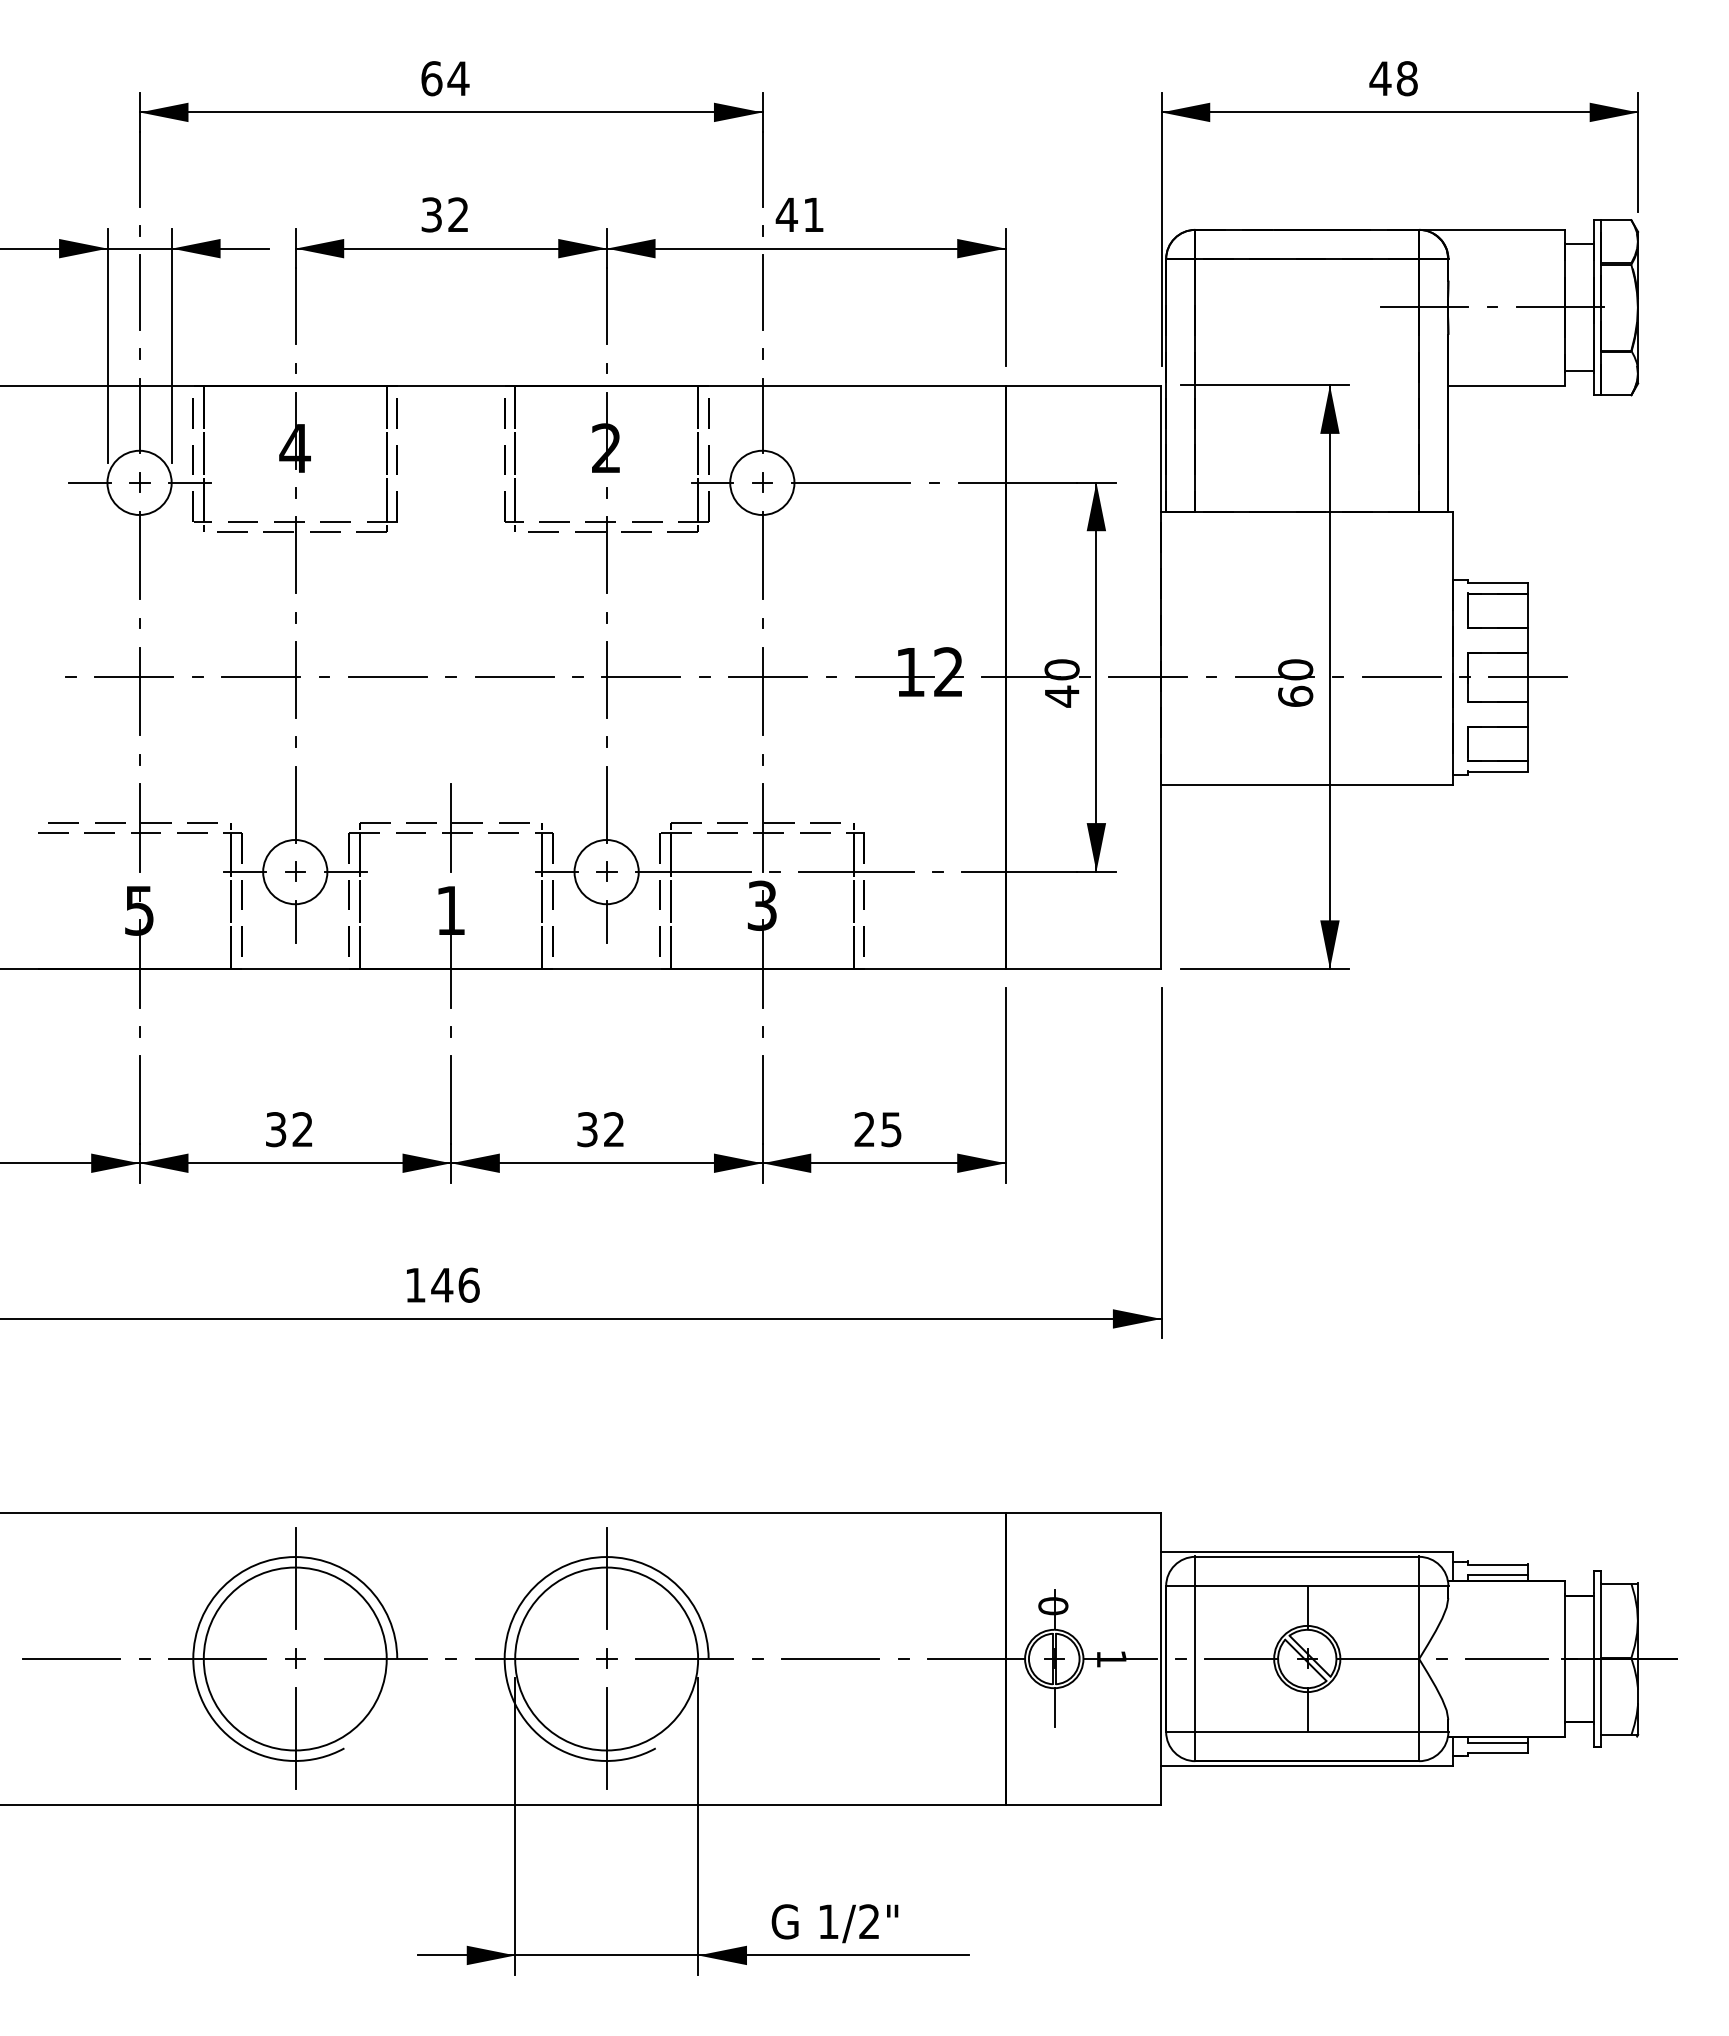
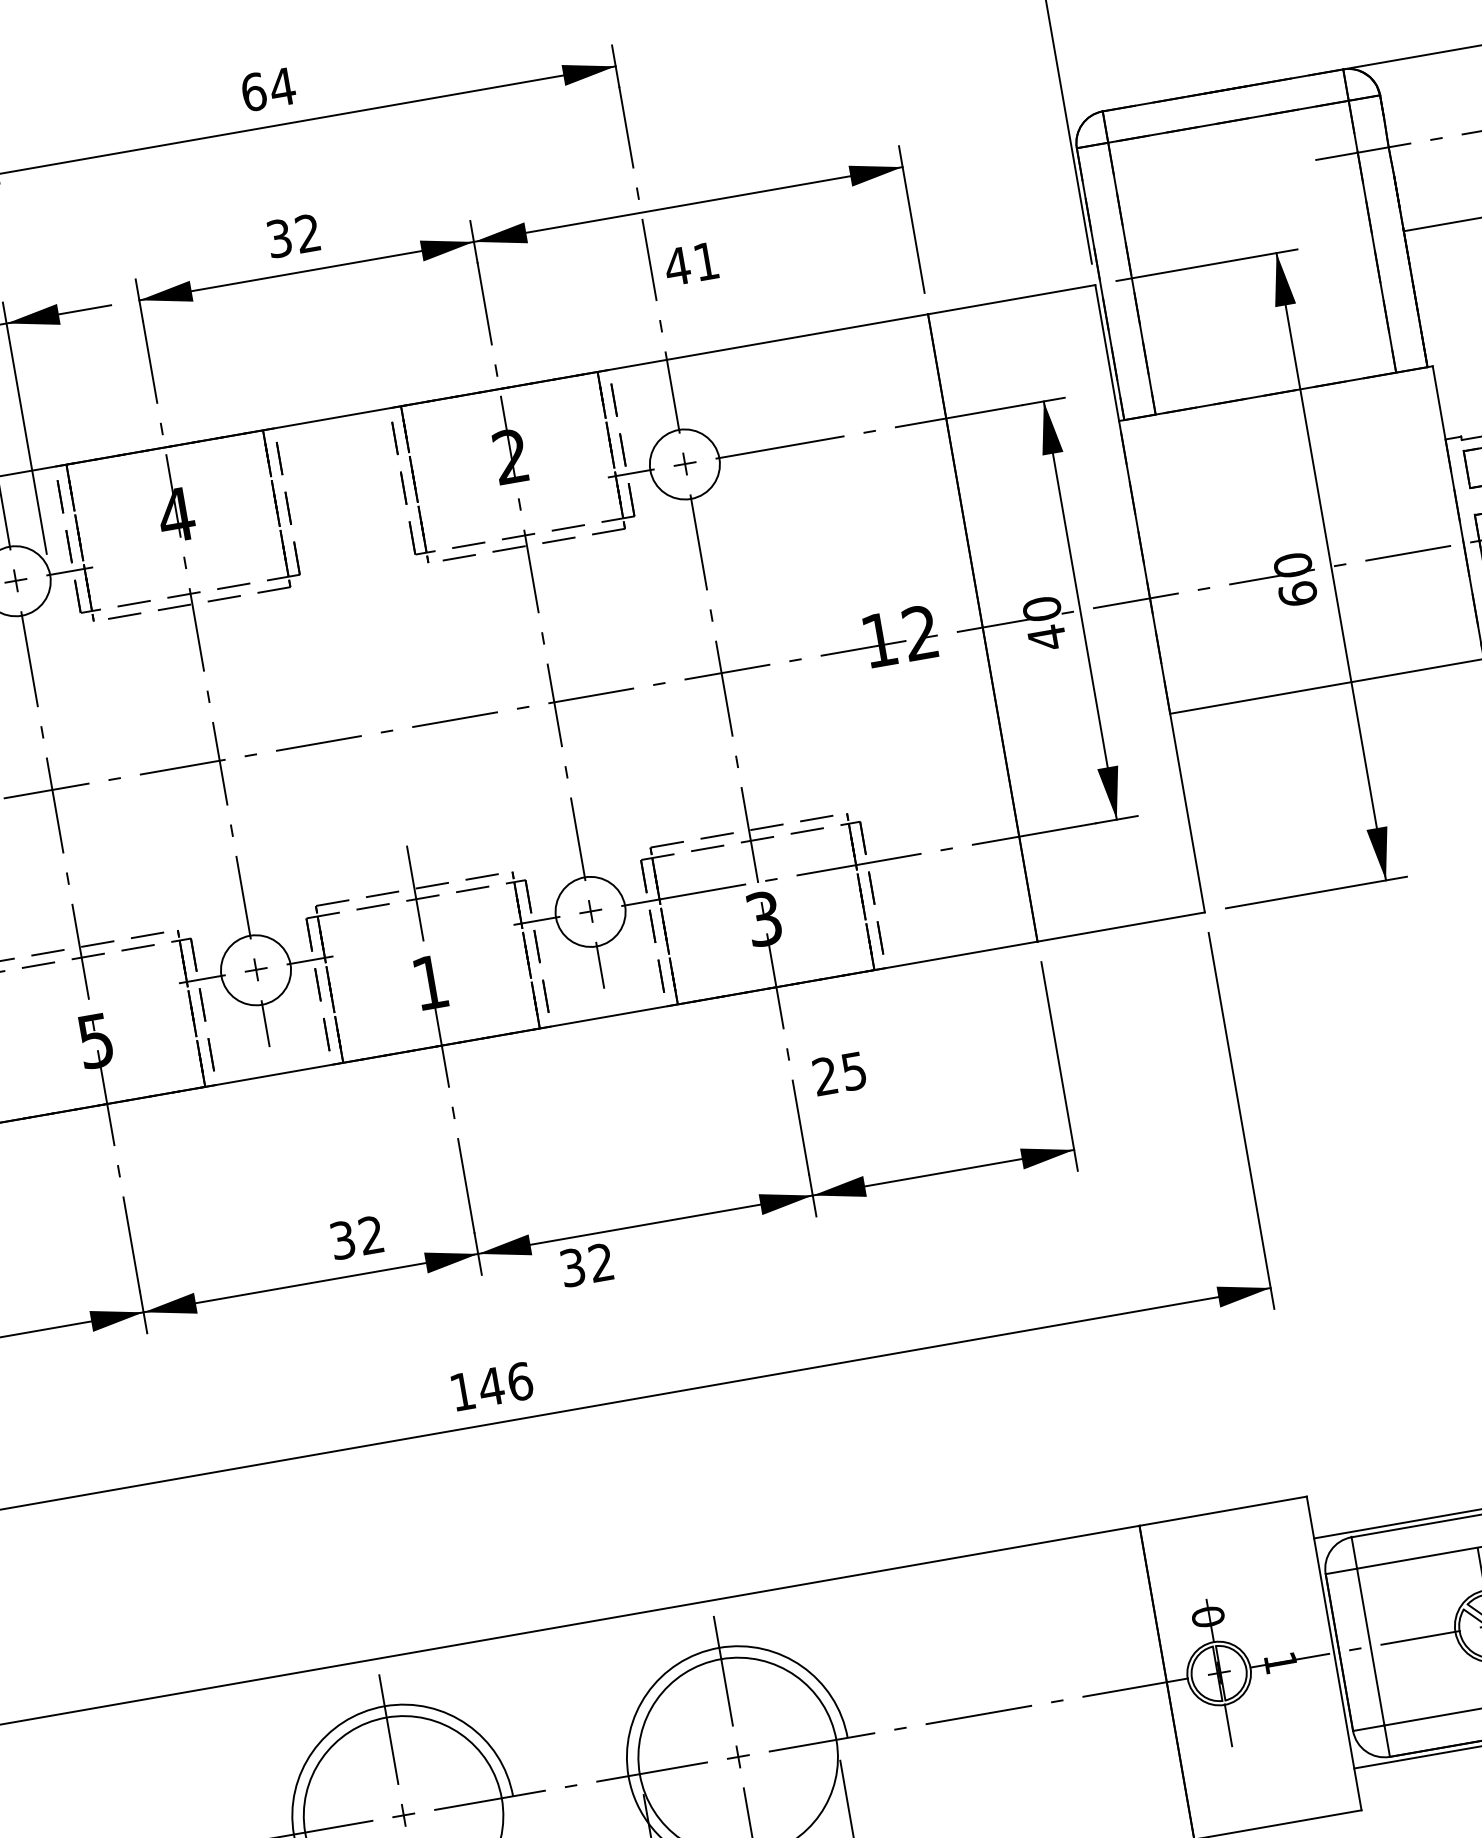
text: (799, 214) -> (691, 263), moved
text: (288, 1129) -> (356, 1237), moved
text: (600, 1129) -> (586, 1265), moved
text: (877, 1129) -> (839, 1073), moved

